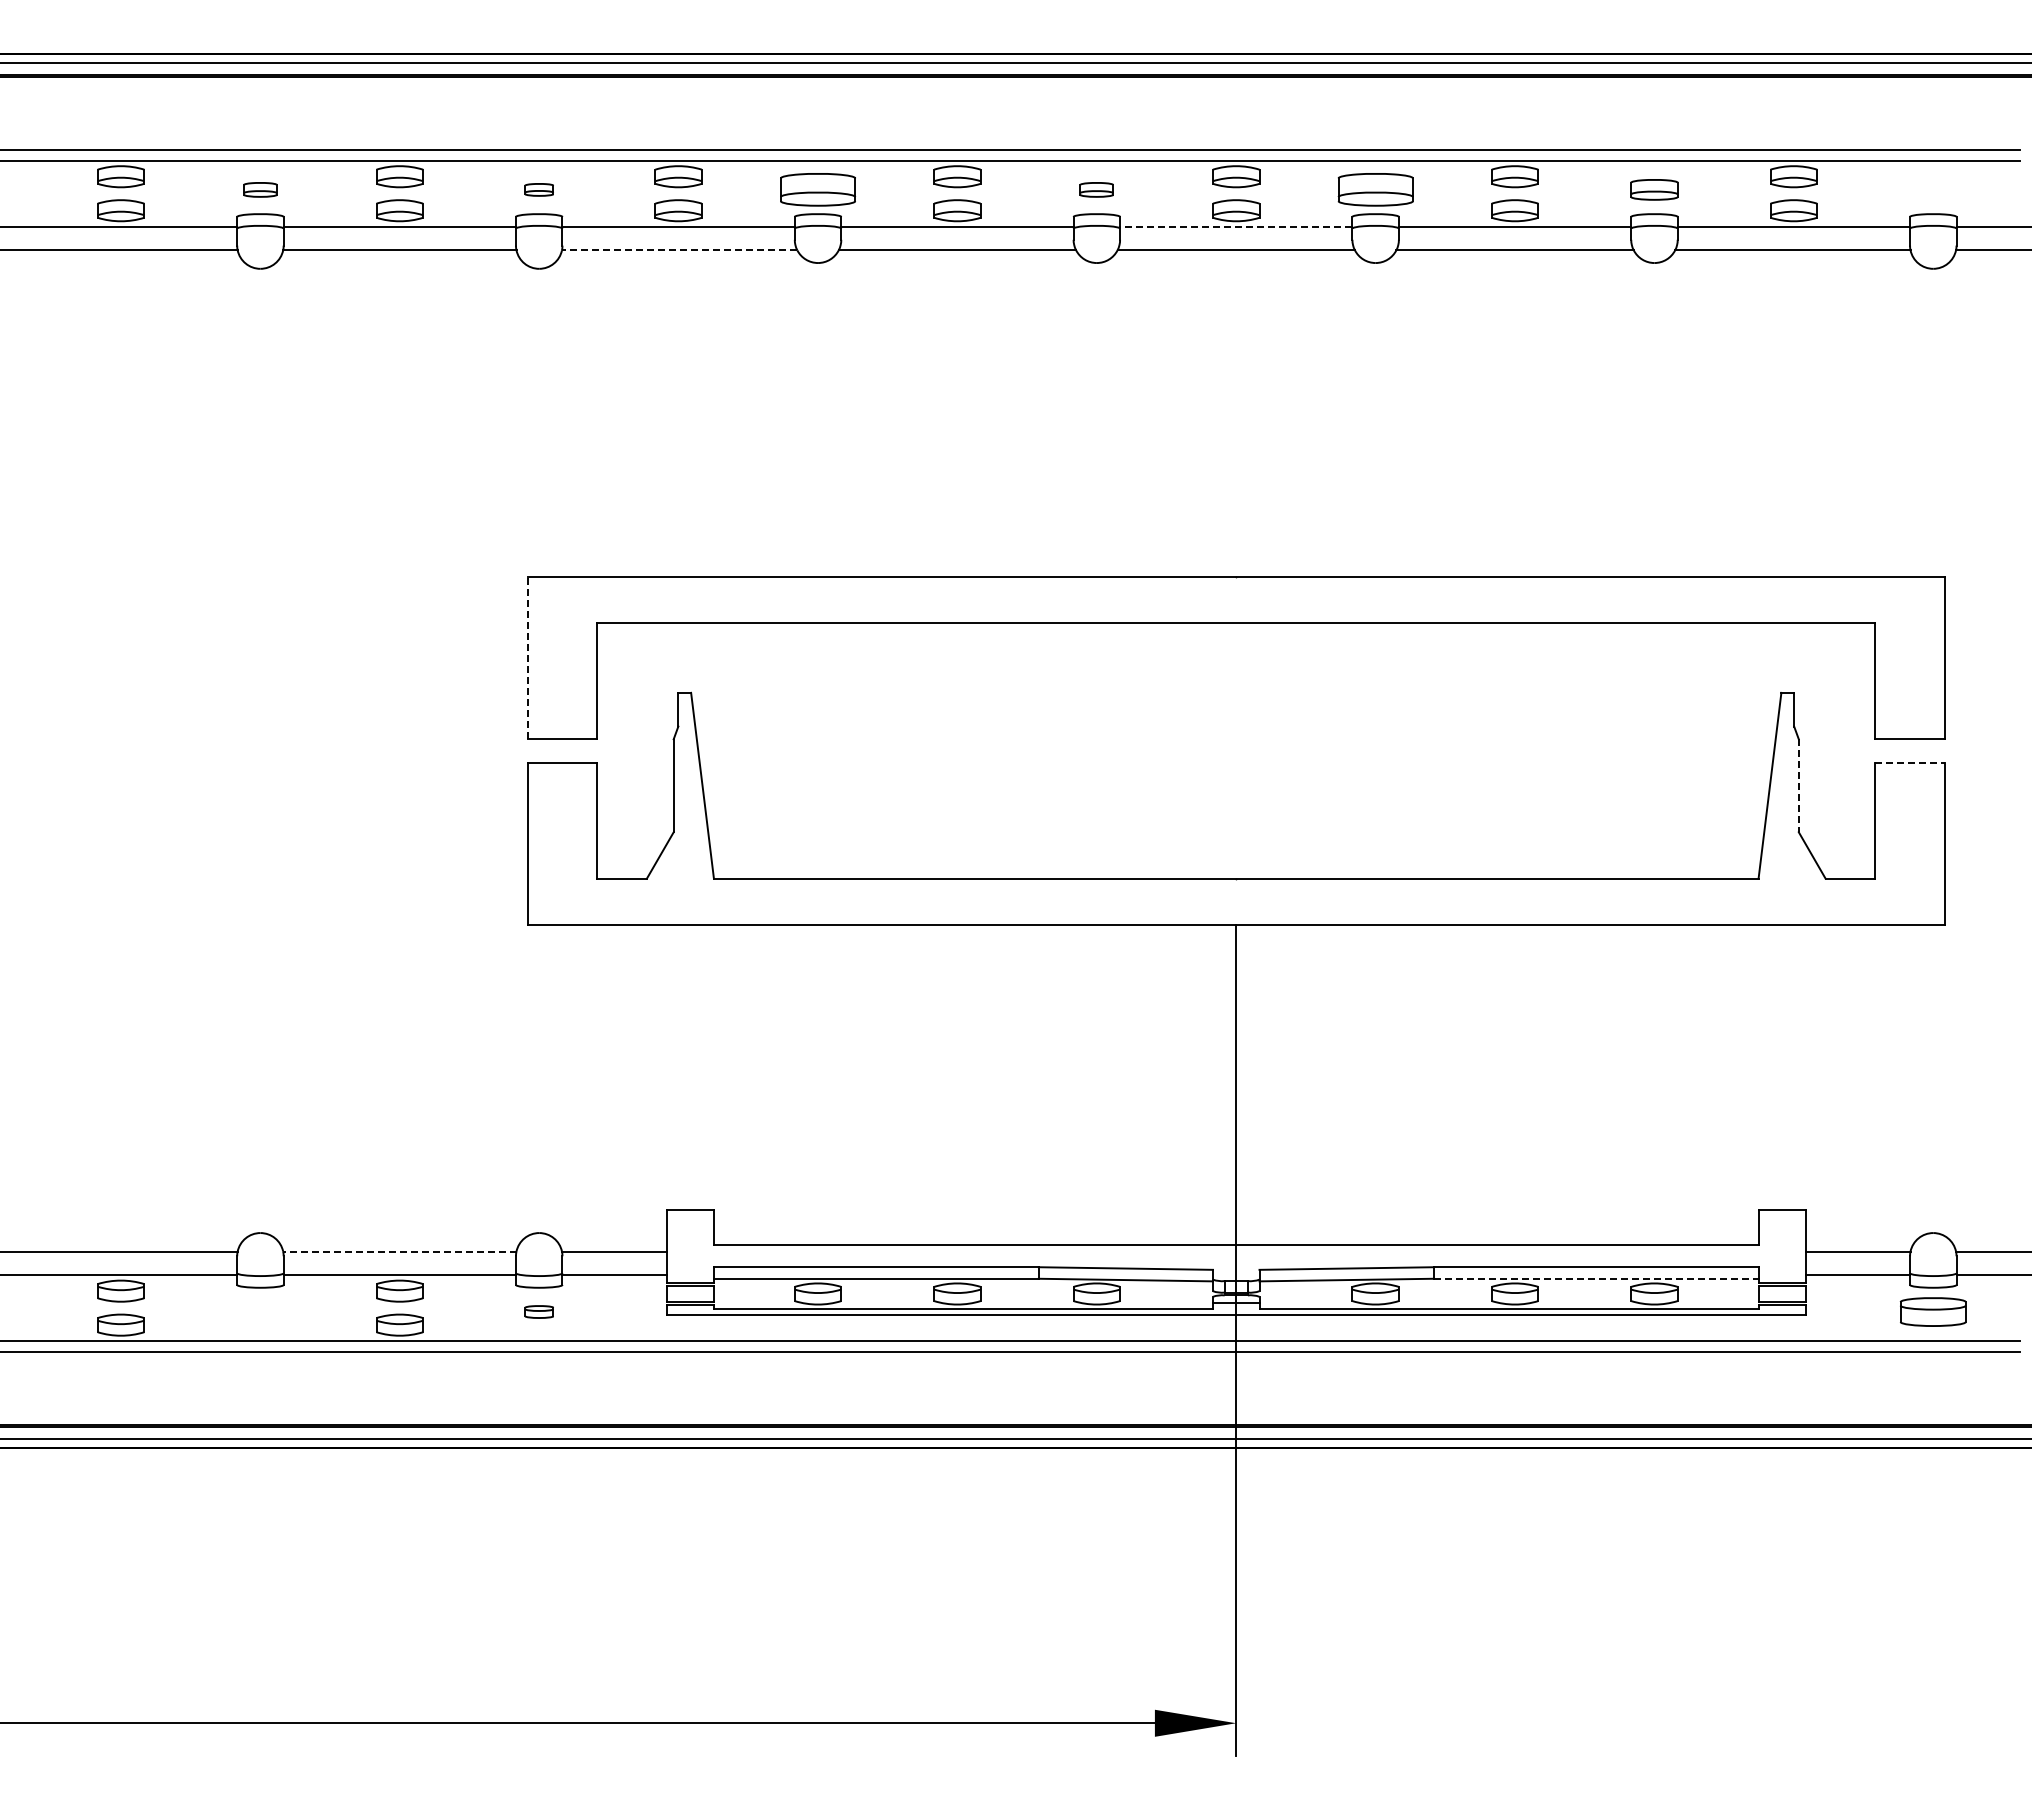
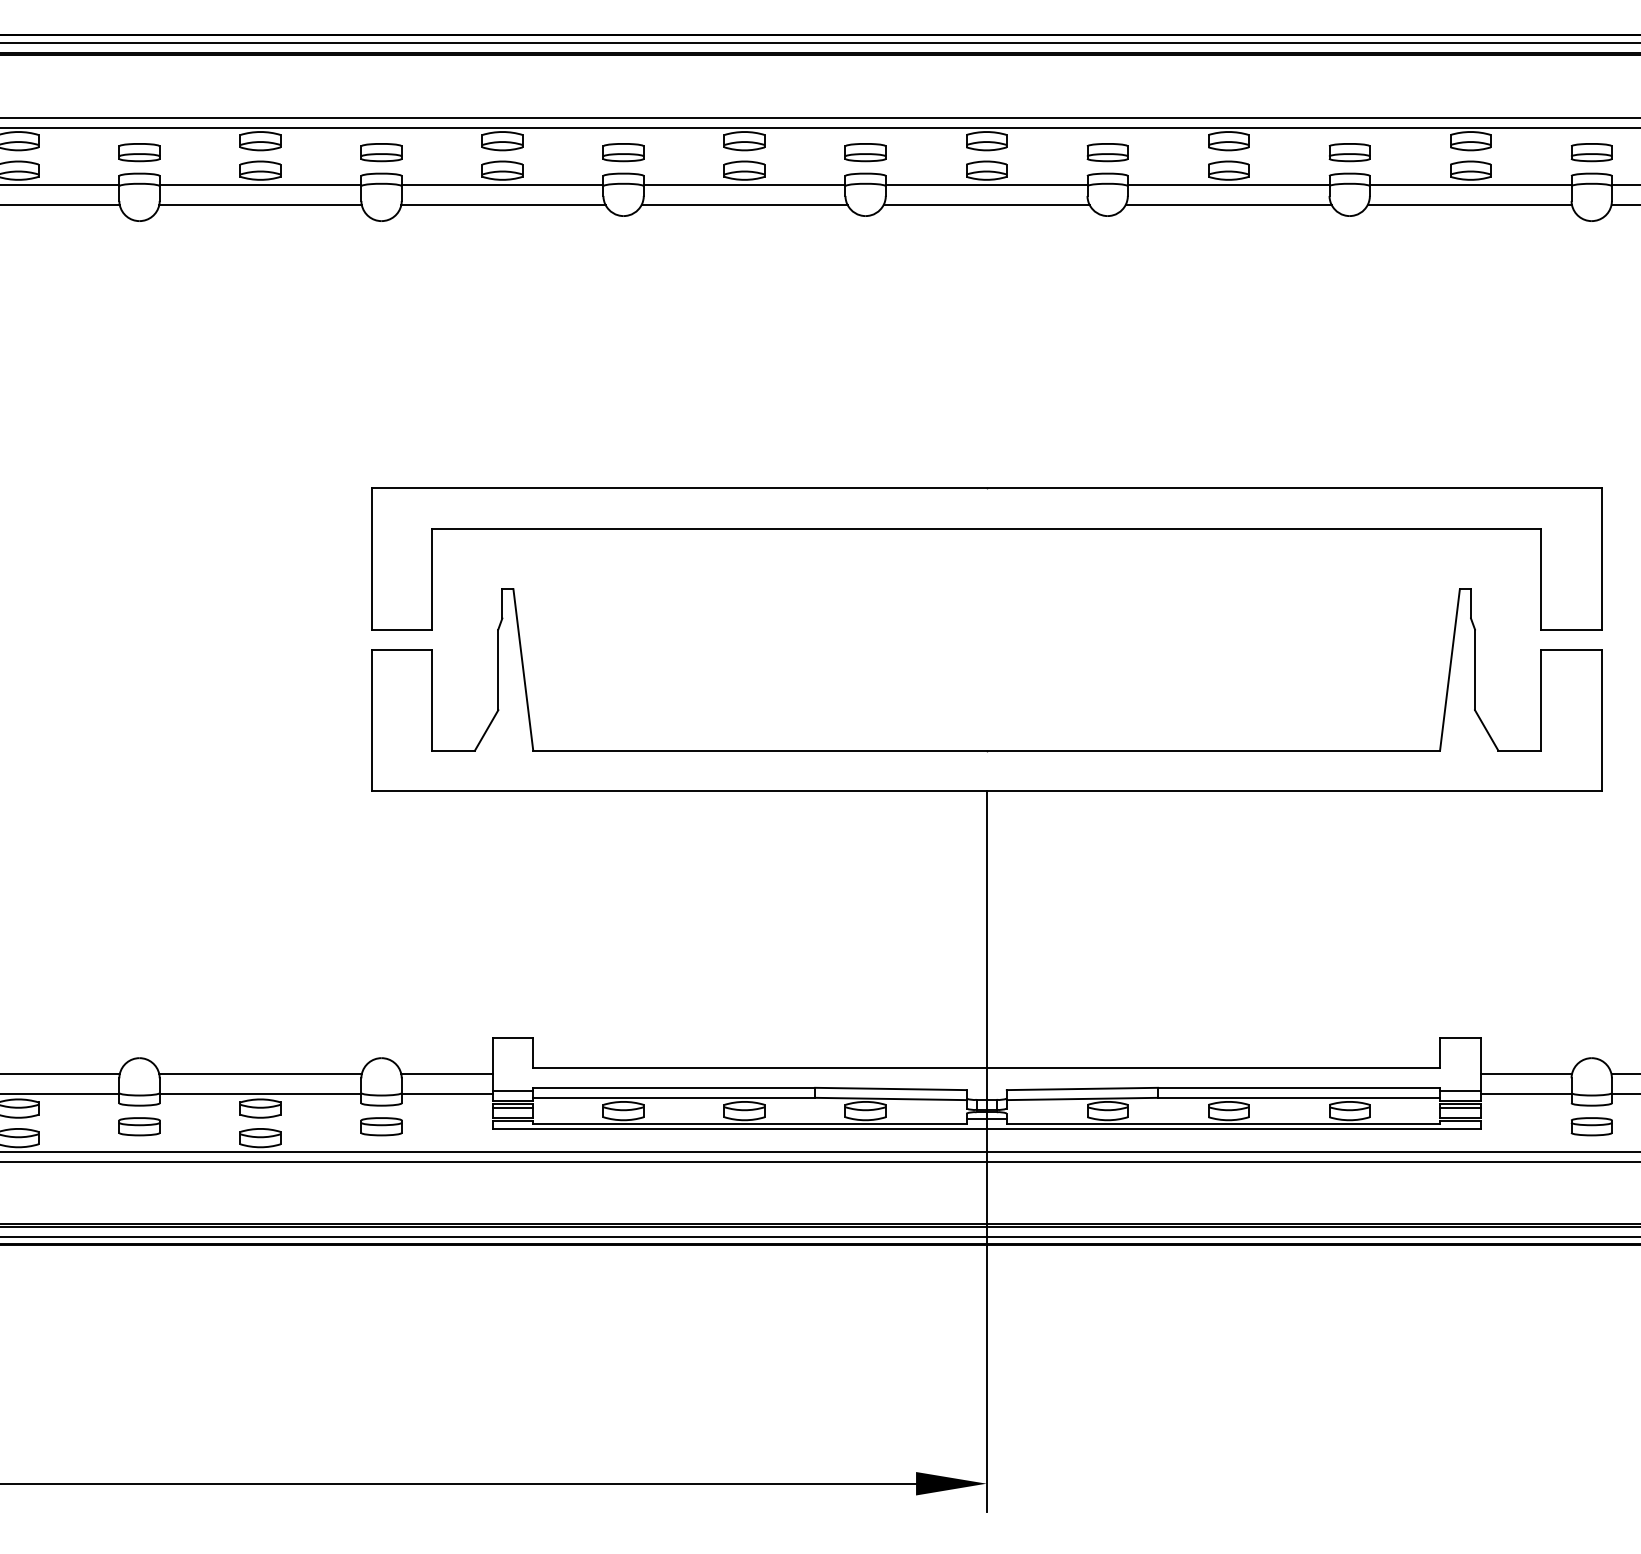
part: (260, 189) -> (139, 152), size x1.43
part: (539, 189) -> (381, 152), size x1.67
part: (817, 189) -> (623, 152), size x0.62
part: (1096, 189) -> (865, 152), size x1.43
part: (1375, 189) -> (1107, 152), size x0.62
part: (1933, 189) -> (1591, 152), added
line: (1235, 227) -> (986, 185), dashed -> solid
line: (679, 250) -> (503, 205), dashed -> solid
line: (527, 657) -> (371, 558), dashed -> solid
line: (1910, 762) -> (1571, 649), dashed -> solid
line: (1798, 786) -> (1474, 670), dashed -> solid
line: (399, 1251) -> (260, 1074), dashed -> solid
line: (690, 1271) -> (512, 1091), added
line: (1782, 1271) -> (1460, 1091), added
line: (1596, 1278) -> (1299, 1097), dashed -> solid
line: (690, 1290) -> (512, 1108), added
line: (1782, 1290) -> (1460, 1108), added
part: (260, 1311) -> (139, 1126), added
part: (539, 1311) -> (381, 1126), size x1.67
part: (1933, 1311) -> (1591, 1126), size x0.71

